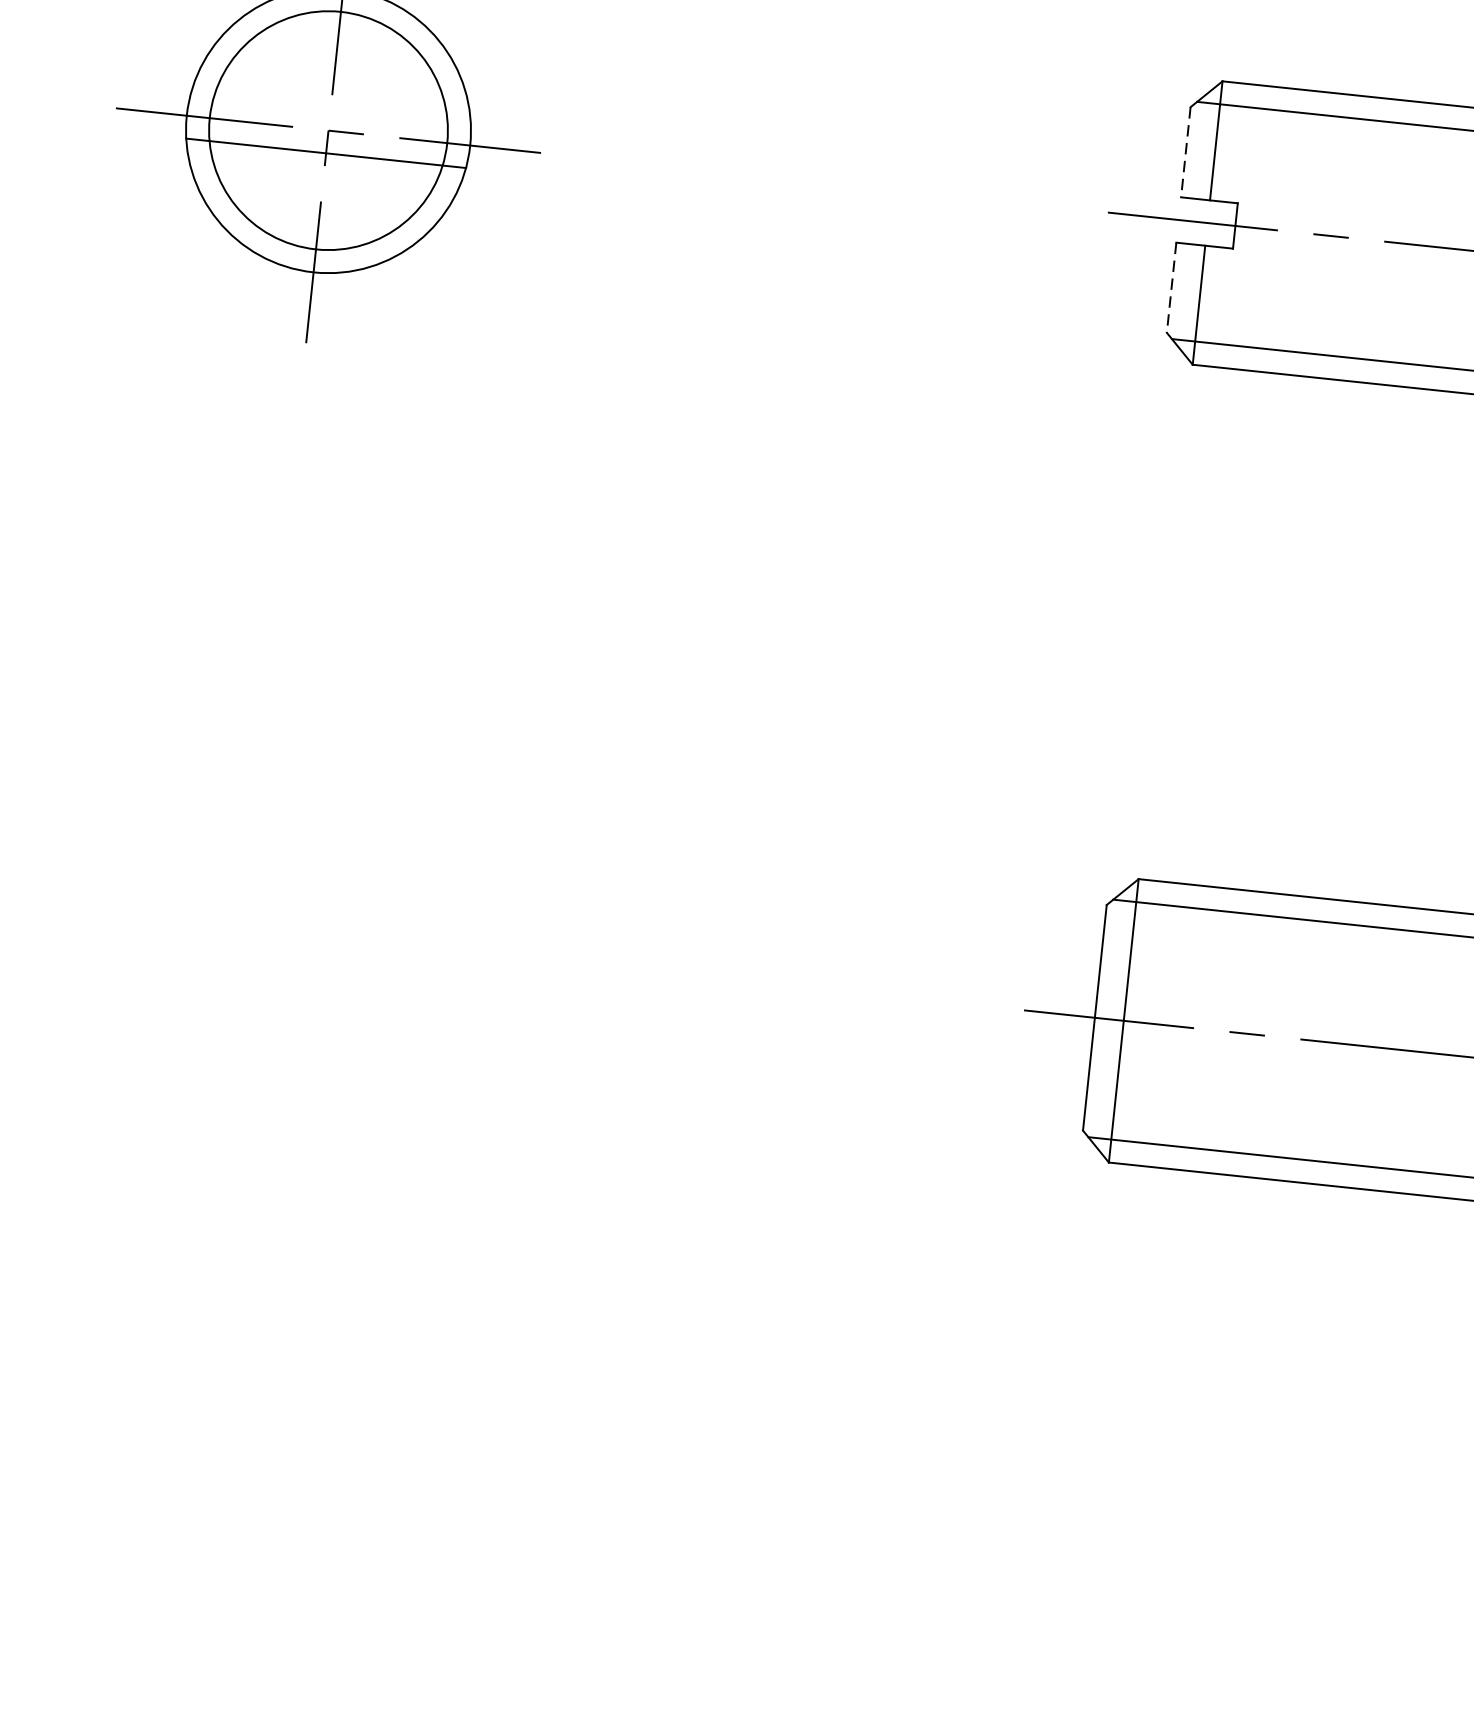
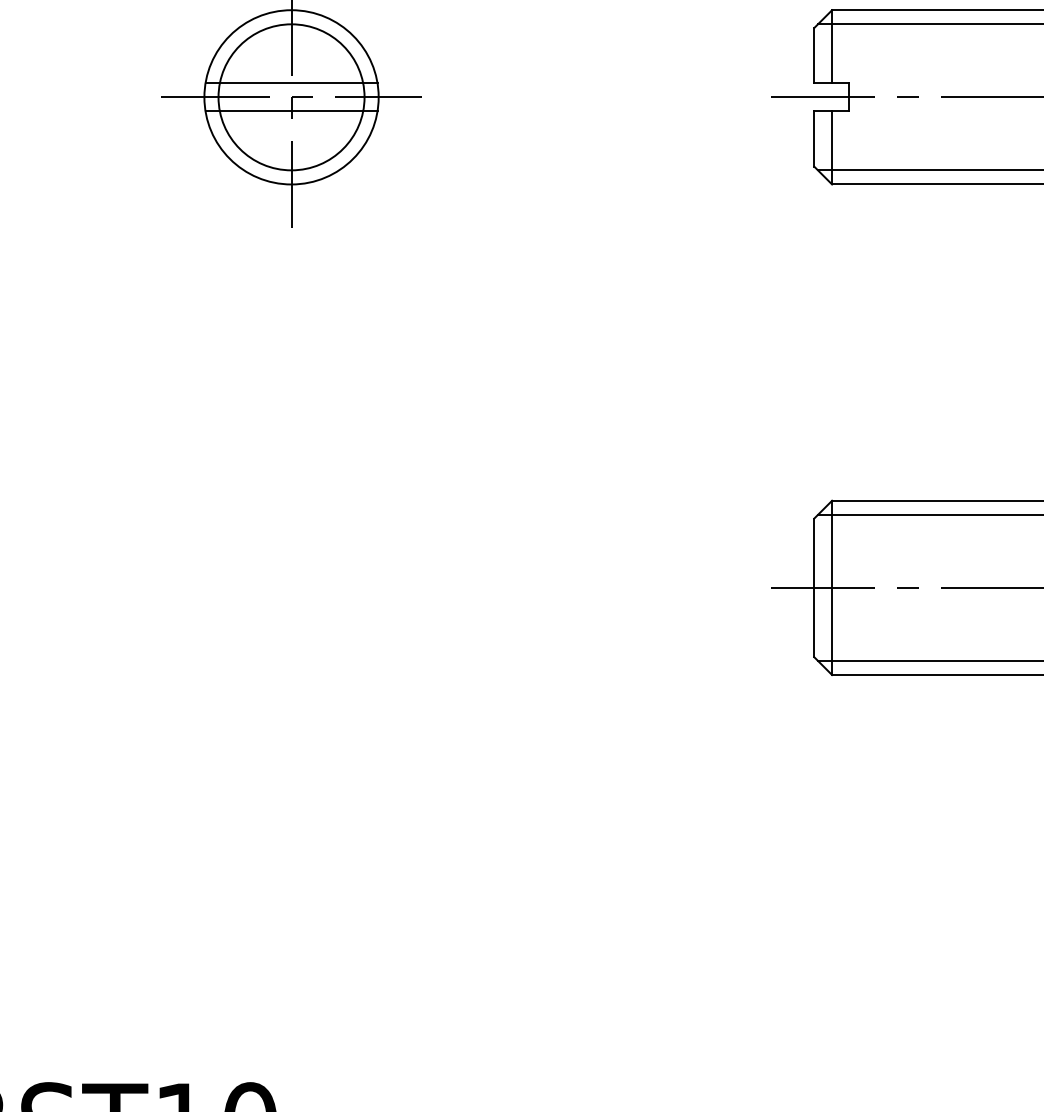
line: (330, 108) -> (291, 83), added
line: (1186, 151) -> (814, 55), dashed -> solid
line: (1171, 288) -> (814, 139), dashed -> solid

